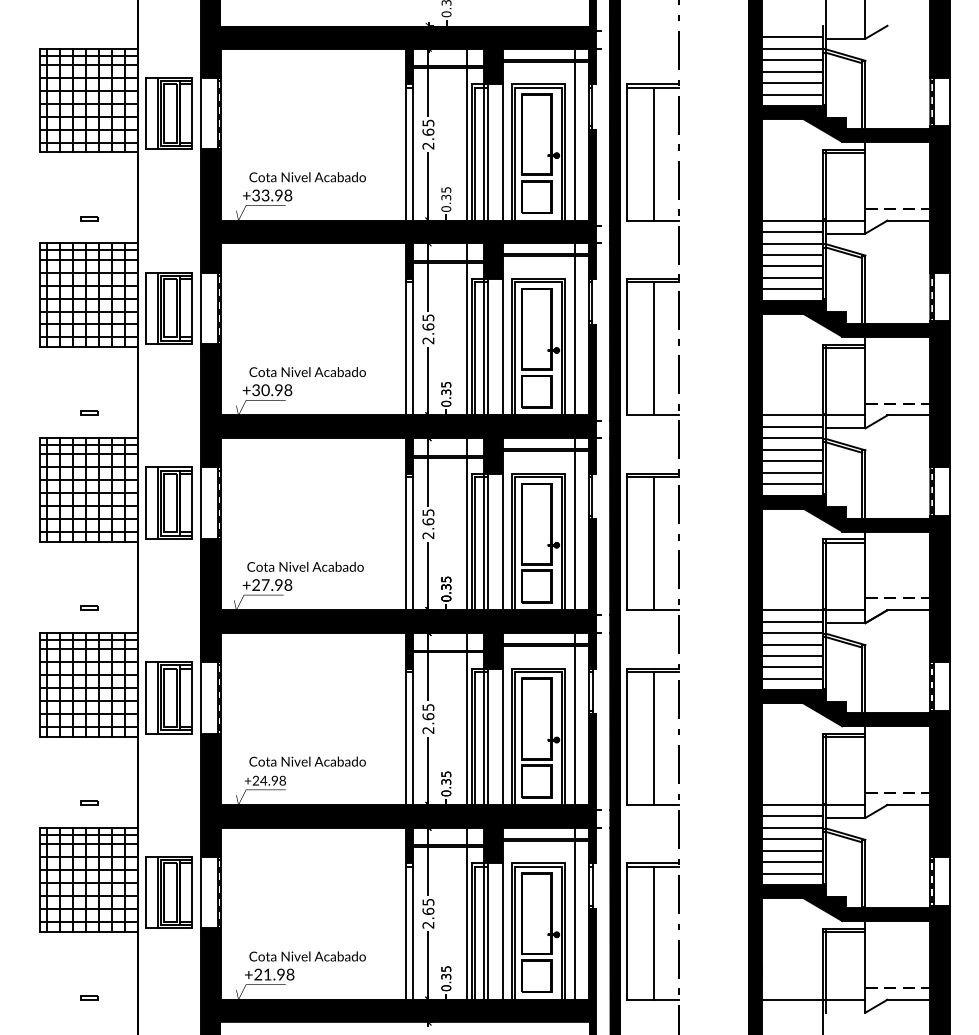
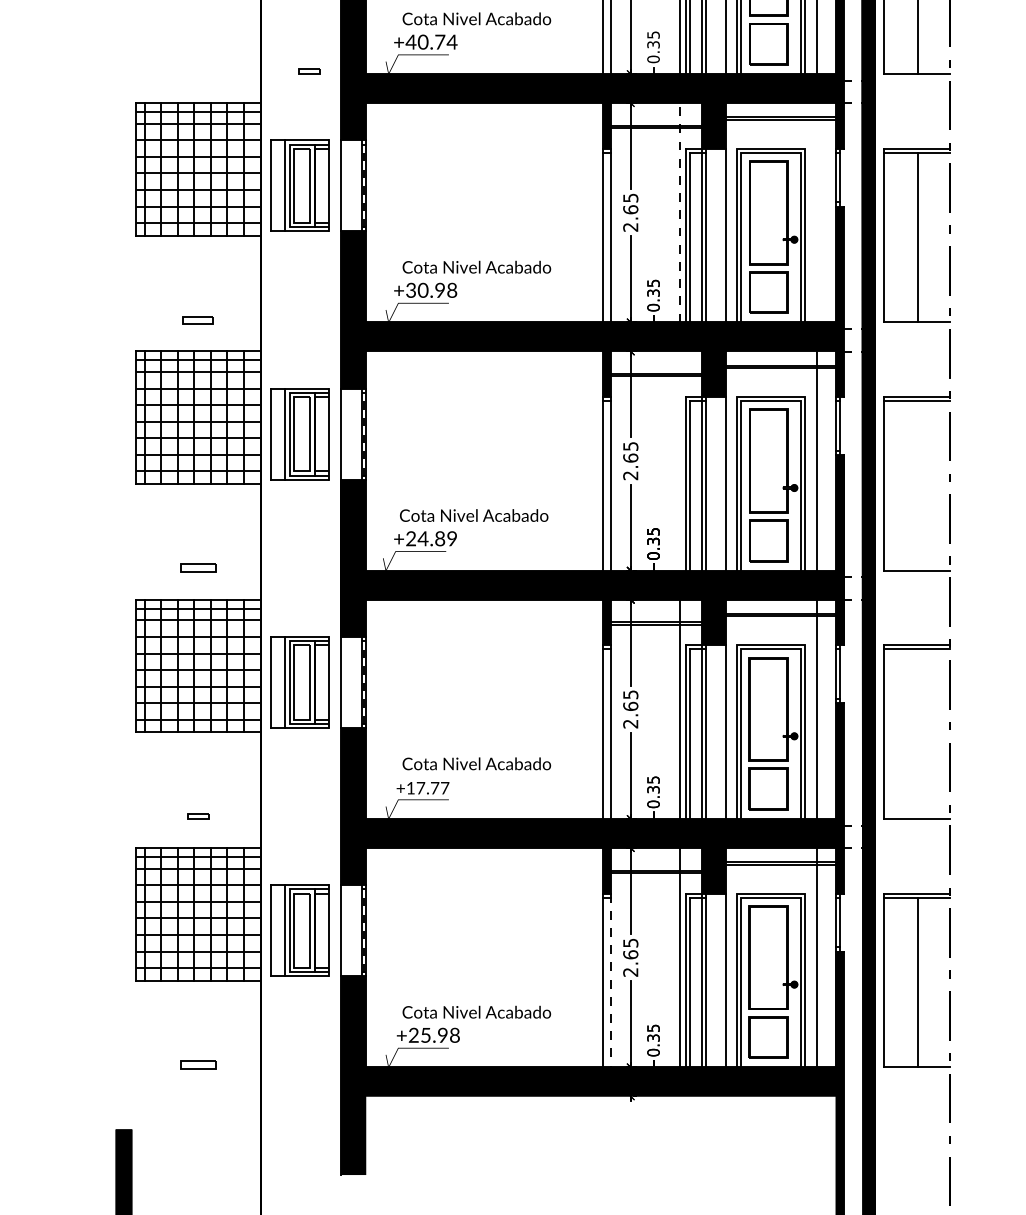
text: (271, 195) -> (430, 42), +33.98 -> +40.74
part: (89, 218) -> (309, 71), moved
line: (466, 328) -> (679, 211), solid -> dashed
line: (574, 329) -> (816, 212), removed
part: (89, 412) -> (198, 318), size x1.4
line: (466, 524) -> (679, 461), removed
line: (653, 543) -> (917, 485), removed
text: (276, 584) -> (437, 538), +27.98 -> +24.89
part: (89, 607) -> (198, 567), size x1.6
line: (653, 737) -> (917, 733), removed
text: (269, 780) -> (428, 787), +24.98 -> +17.77
line: (412, 932) -> (610, 981), solid -> dashed
text: (267, 974) -> (425, 1035), +21.98 -> +25.98
part: (89, 997) -> (198, 1064), size x1.6

